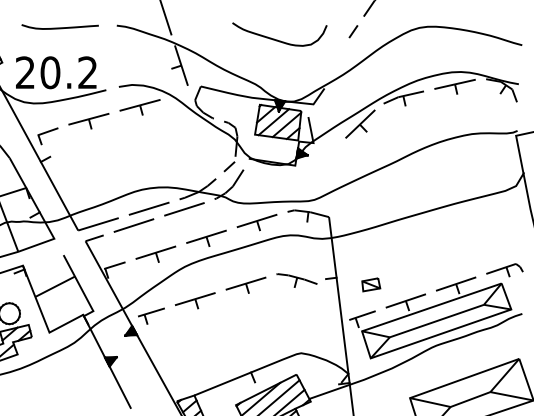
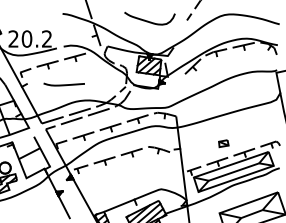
curve: (58, 26) -> (63, 84), moved
part: (370, 284) -> (223, 143), moved

